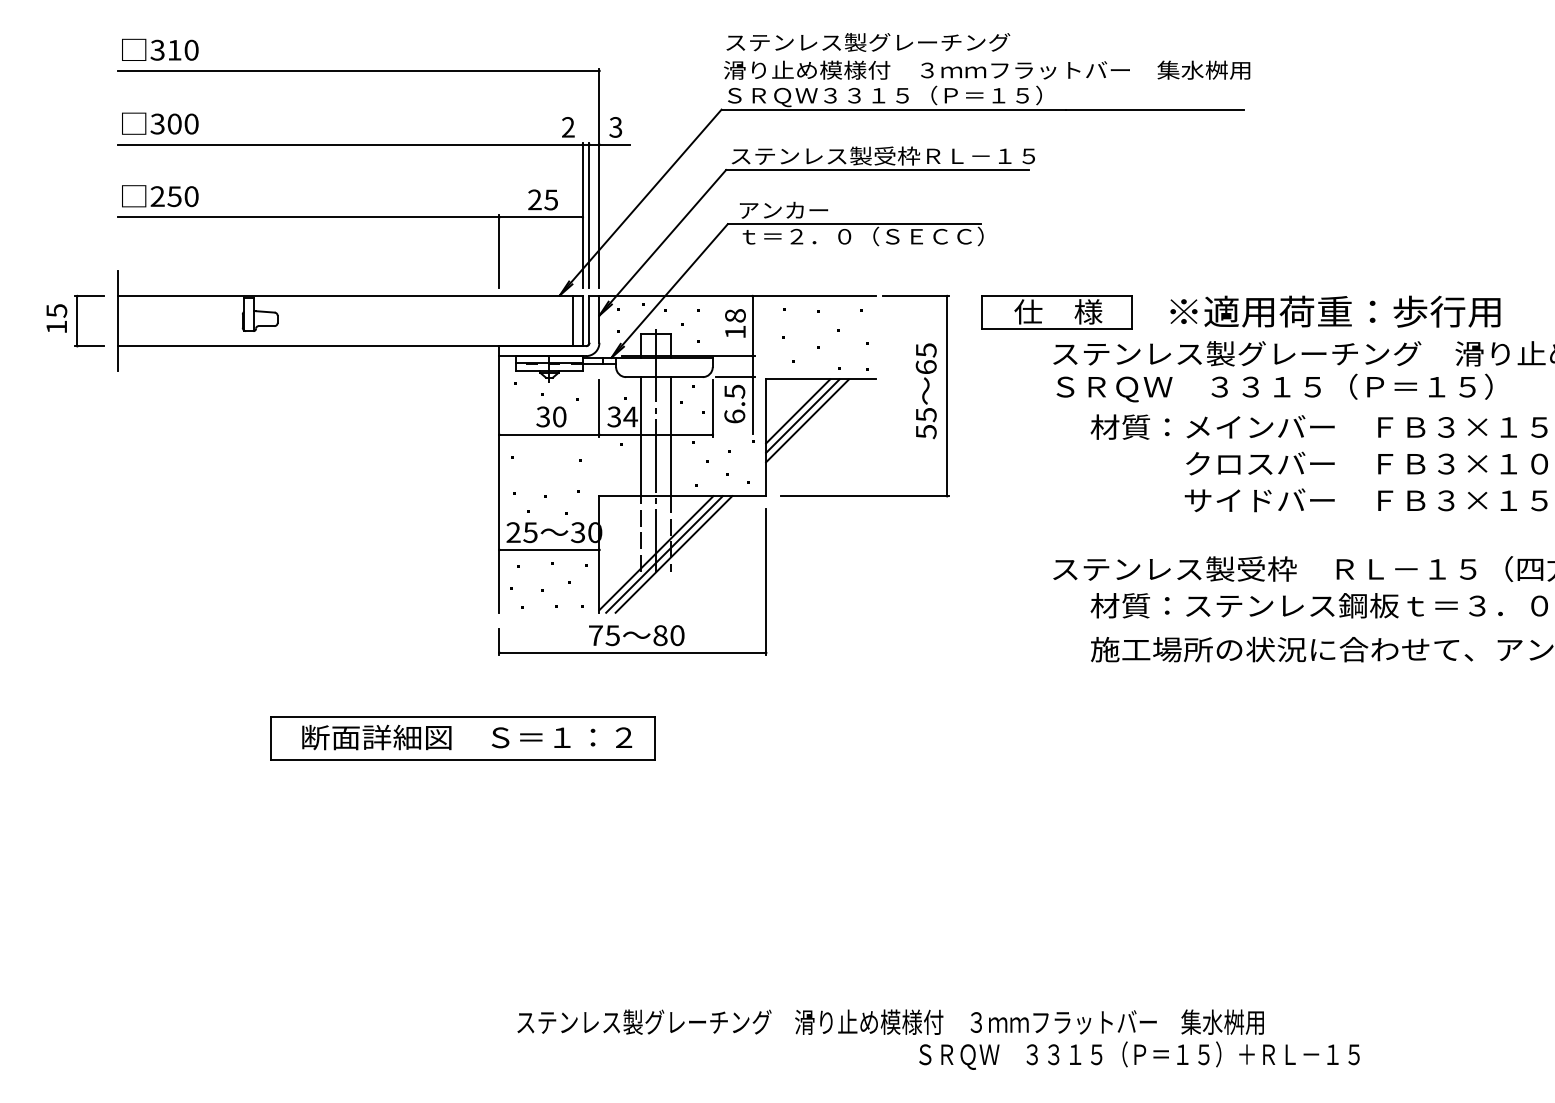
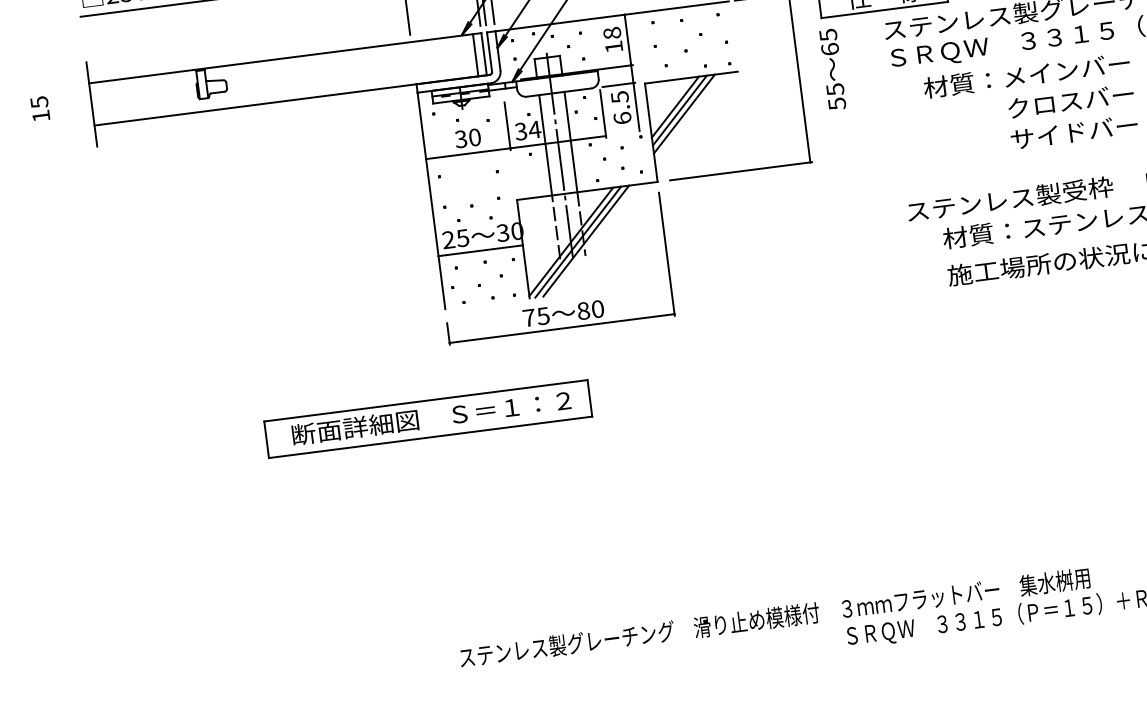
part: (77, 320) -> (57, 108), removed
text: (925, 391) -> (832, 69), moved
text: (890, 1021) -> (774, 617), moved

